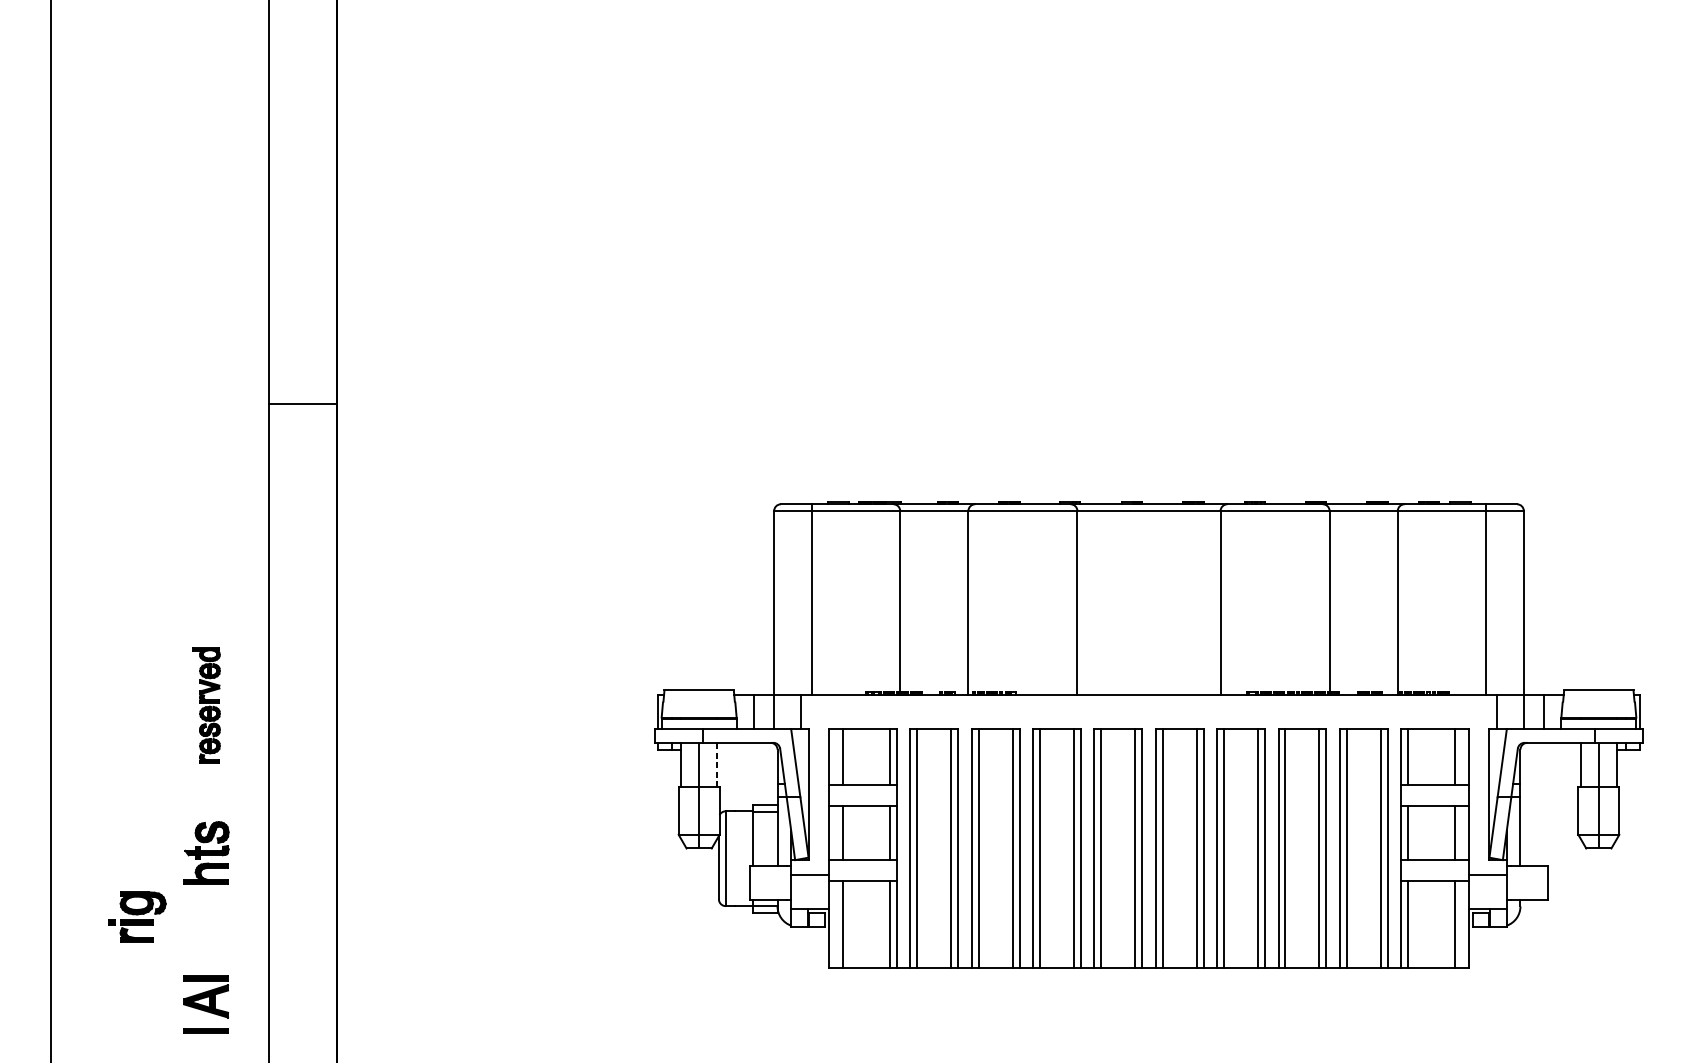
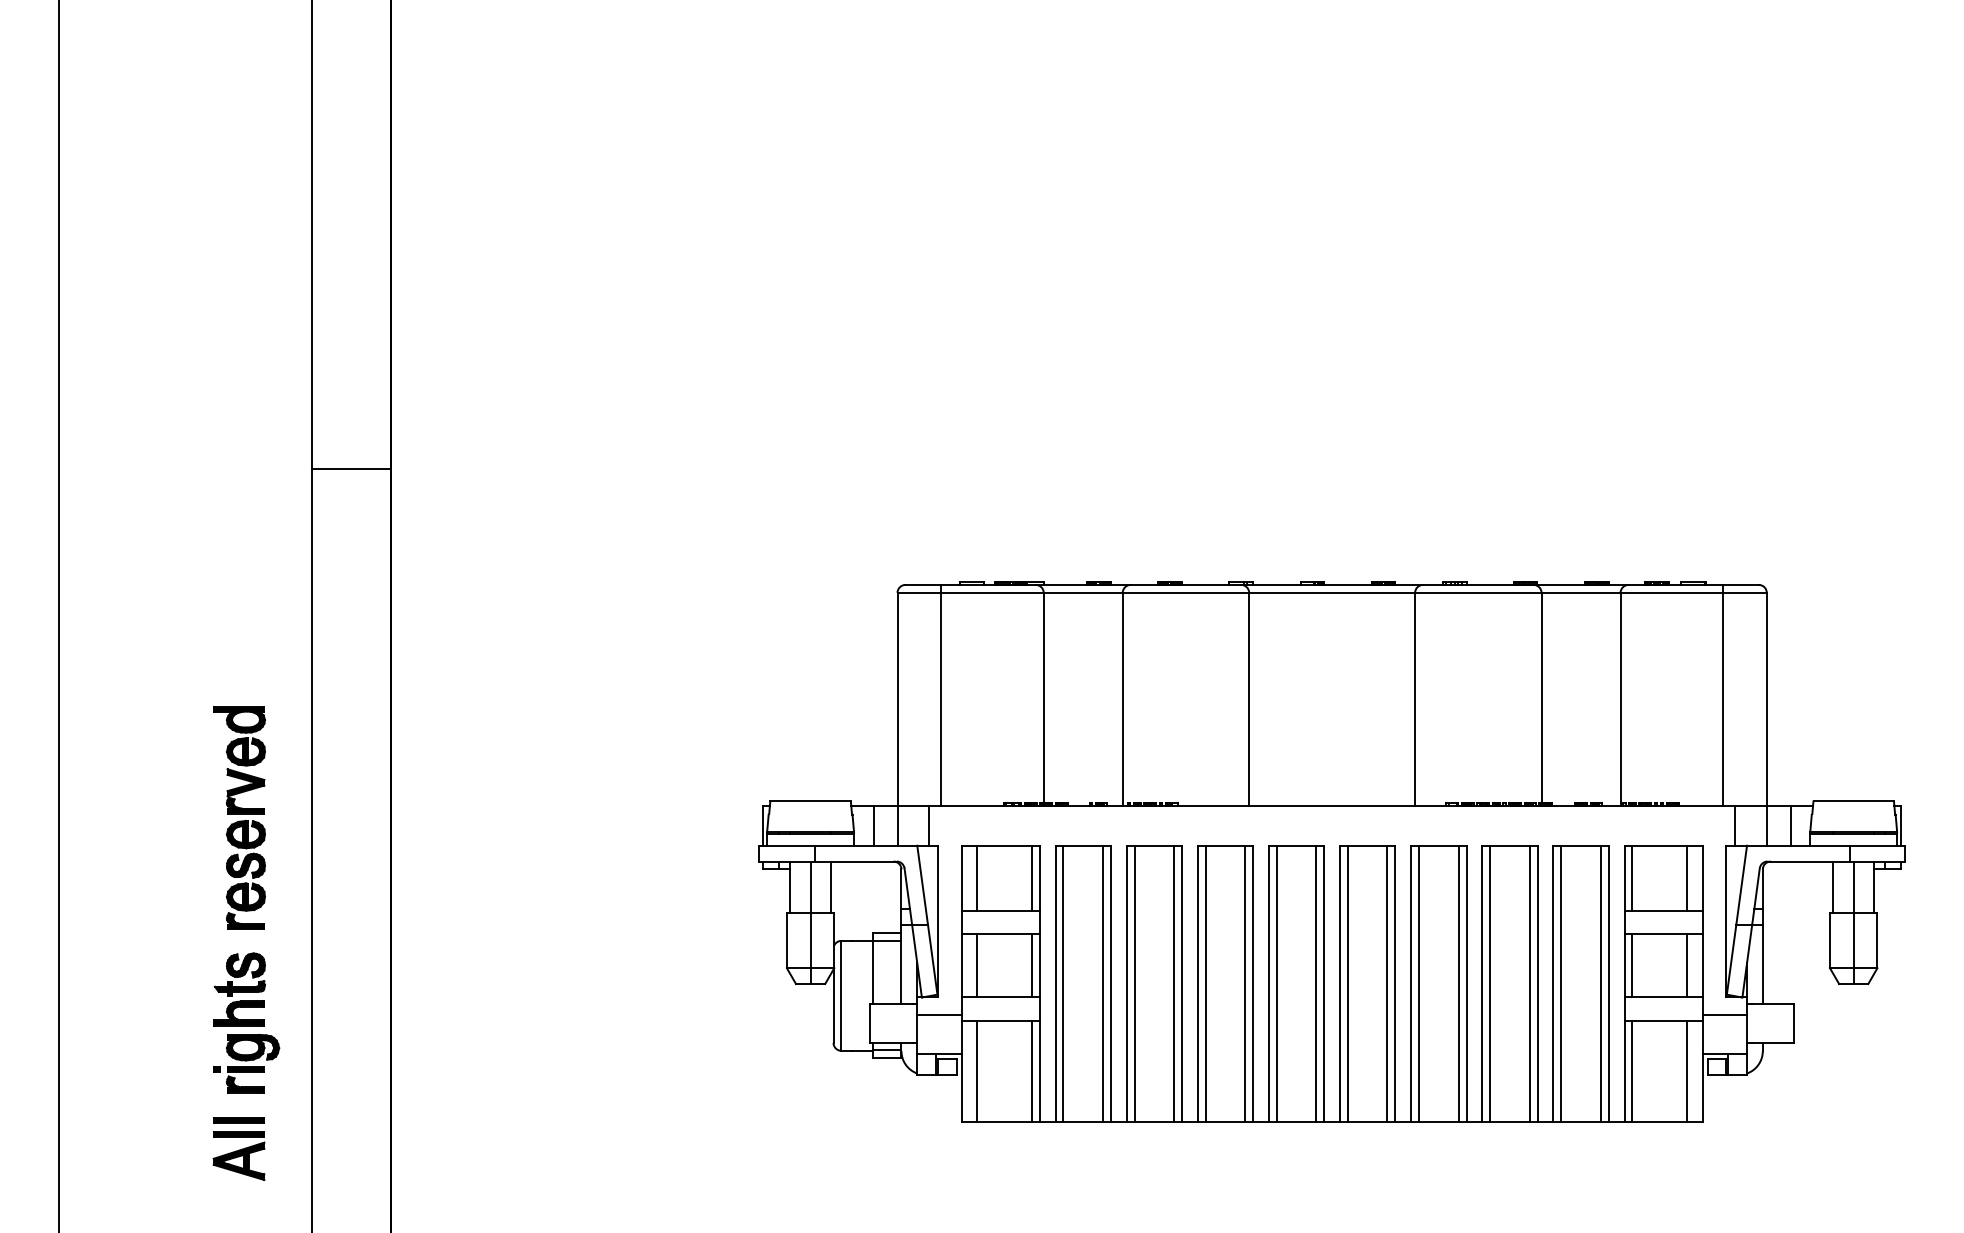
part: (206, 704) -> (239, 817), size x1.67
line: (717, 765) -> (831, 887), dashed -> solid
part: (137, 917) -> (246, 1063), moved
part: (205, 1030) -> (238, 1120), moved

